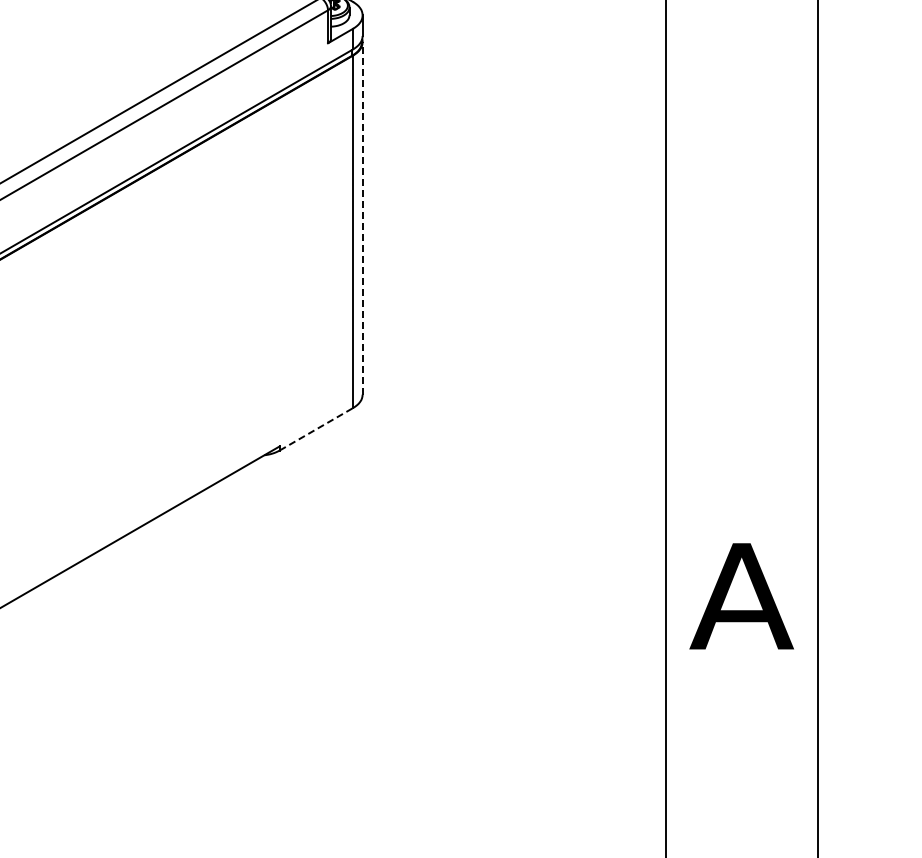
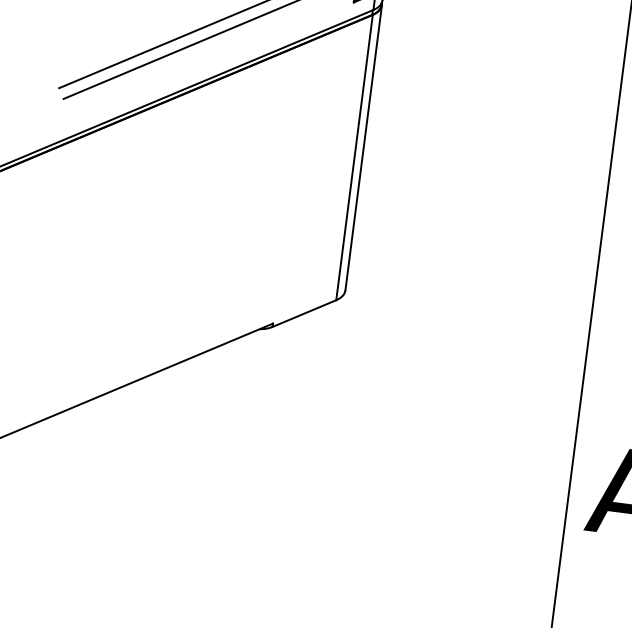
line: (362, 217) -> (363, 146), dashed -> solid
line: (316, 429) -> (304, 313), dashed -> solid

